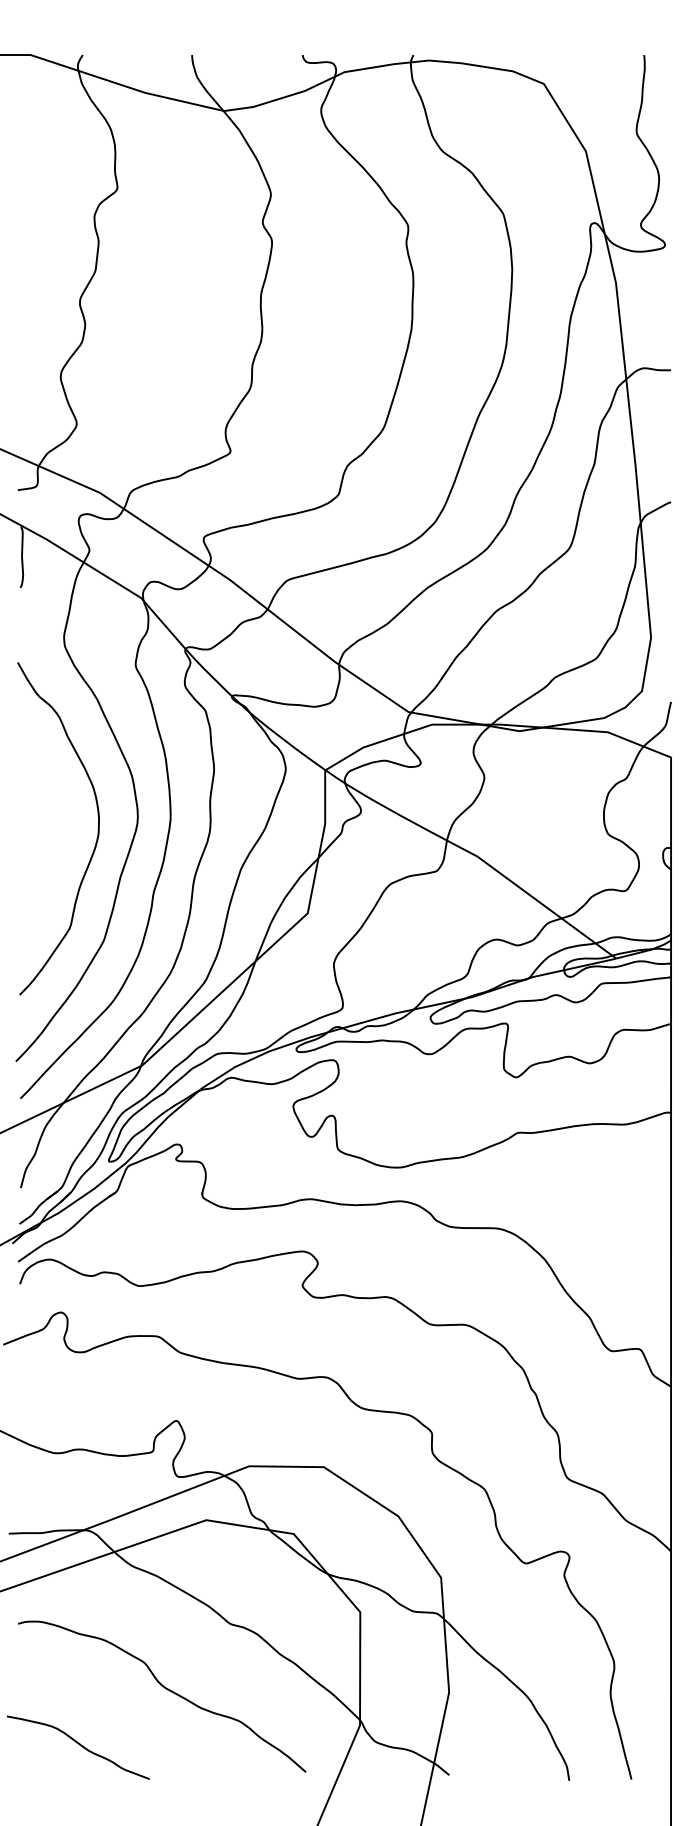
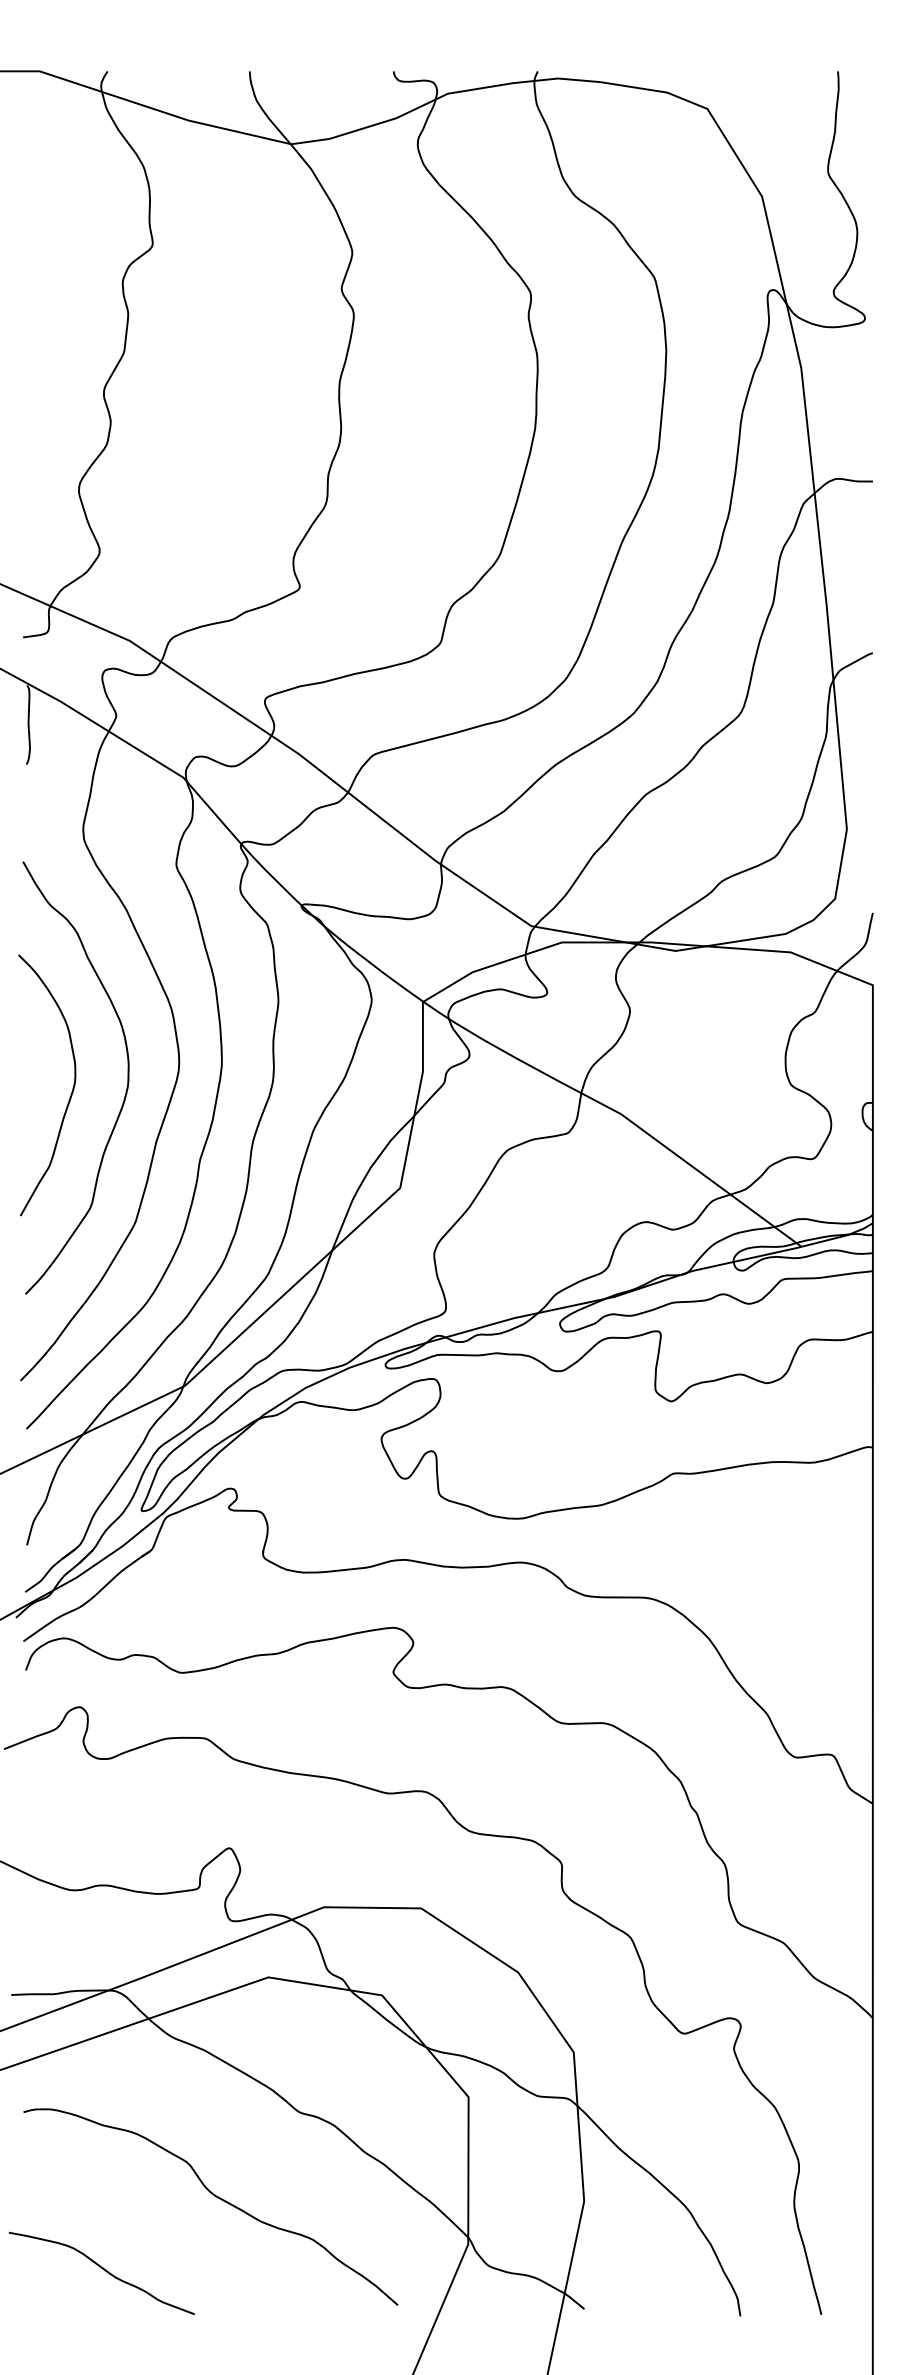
curve: (54, 841) -> (70, 1094), added

